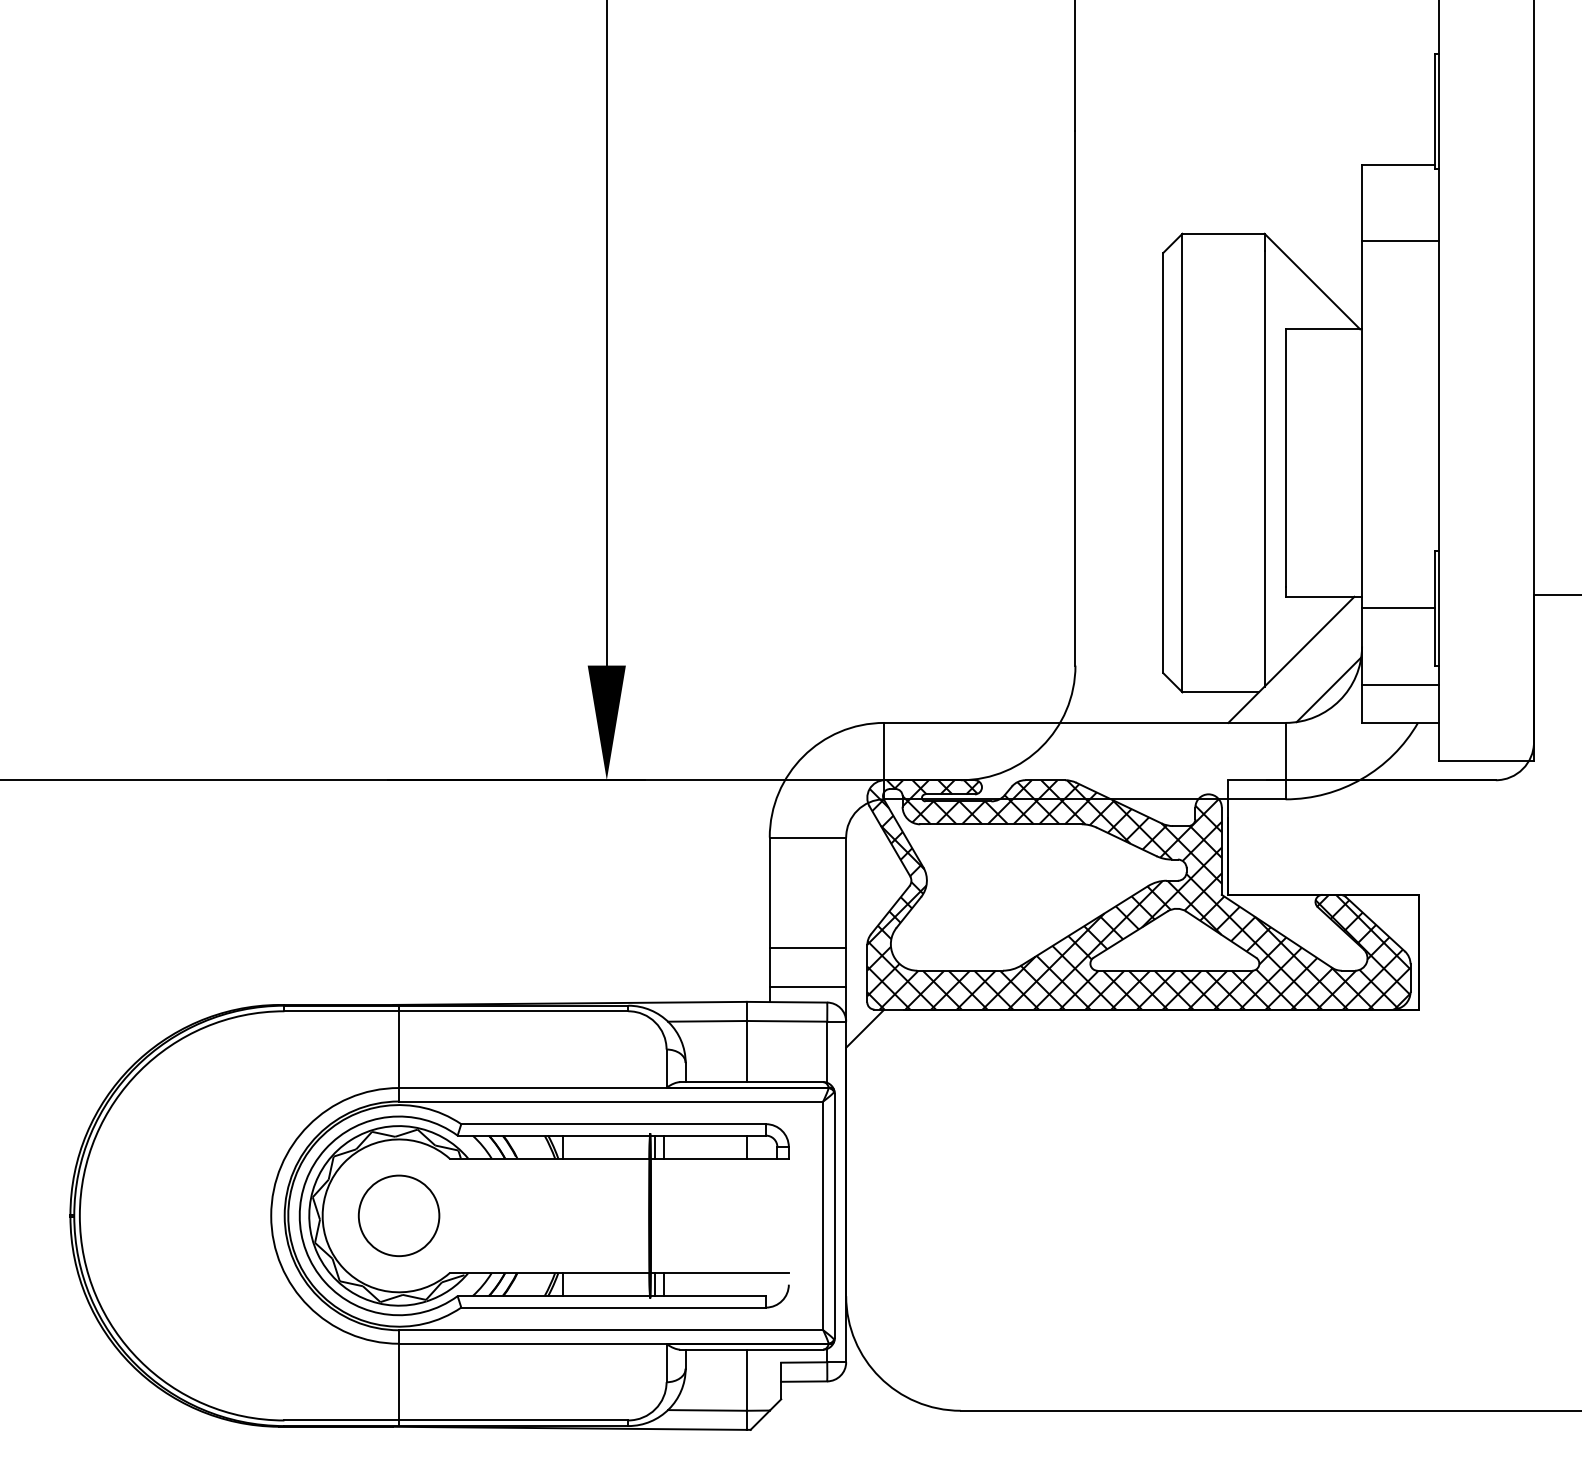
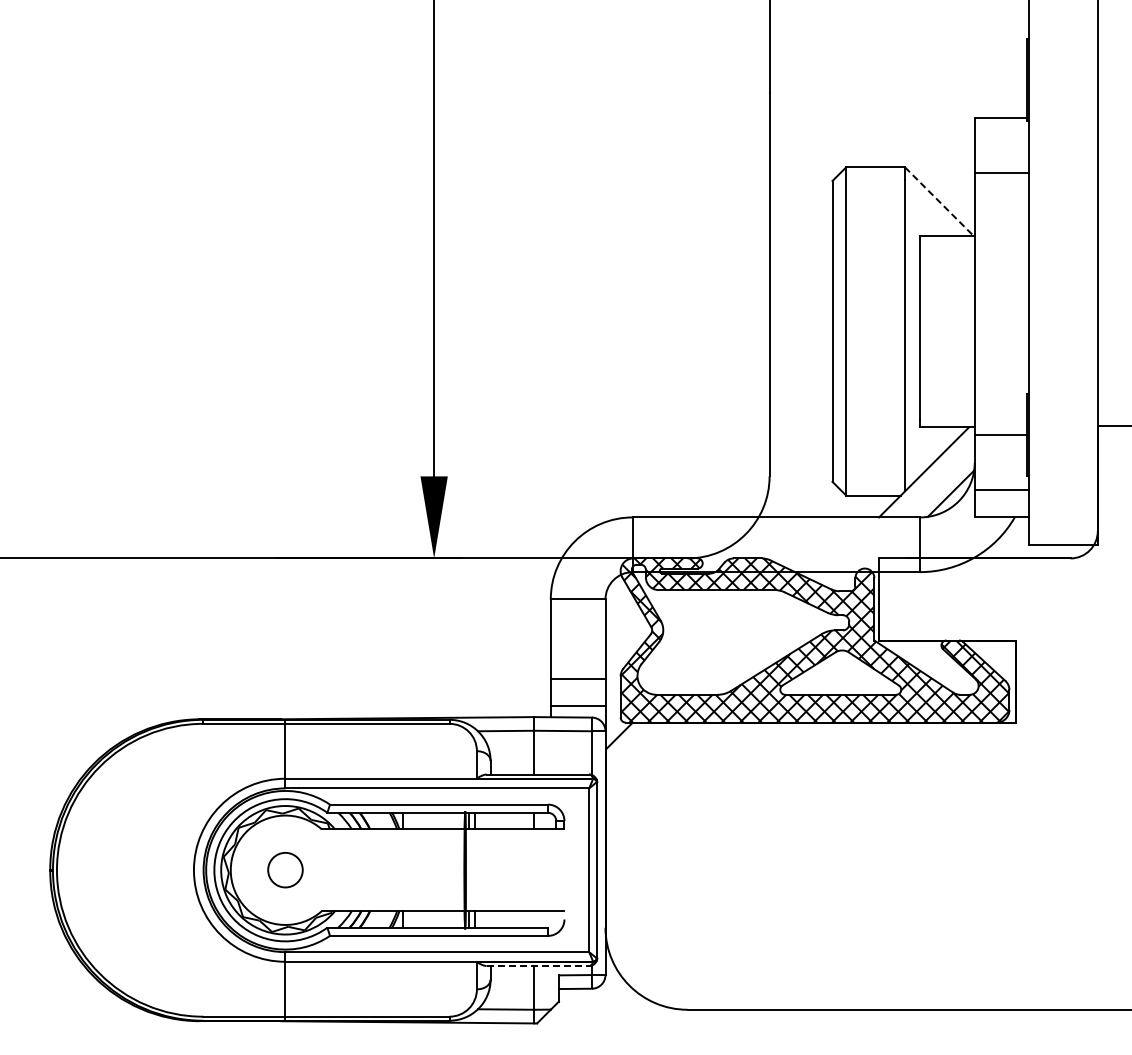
line: (1312, 281) -> (939, 201), solid -> dashed
circle: (399, 1214) -> (285, 869), size x0.6
line: (752, 1350) -> (538, 966), solid -> dashed

